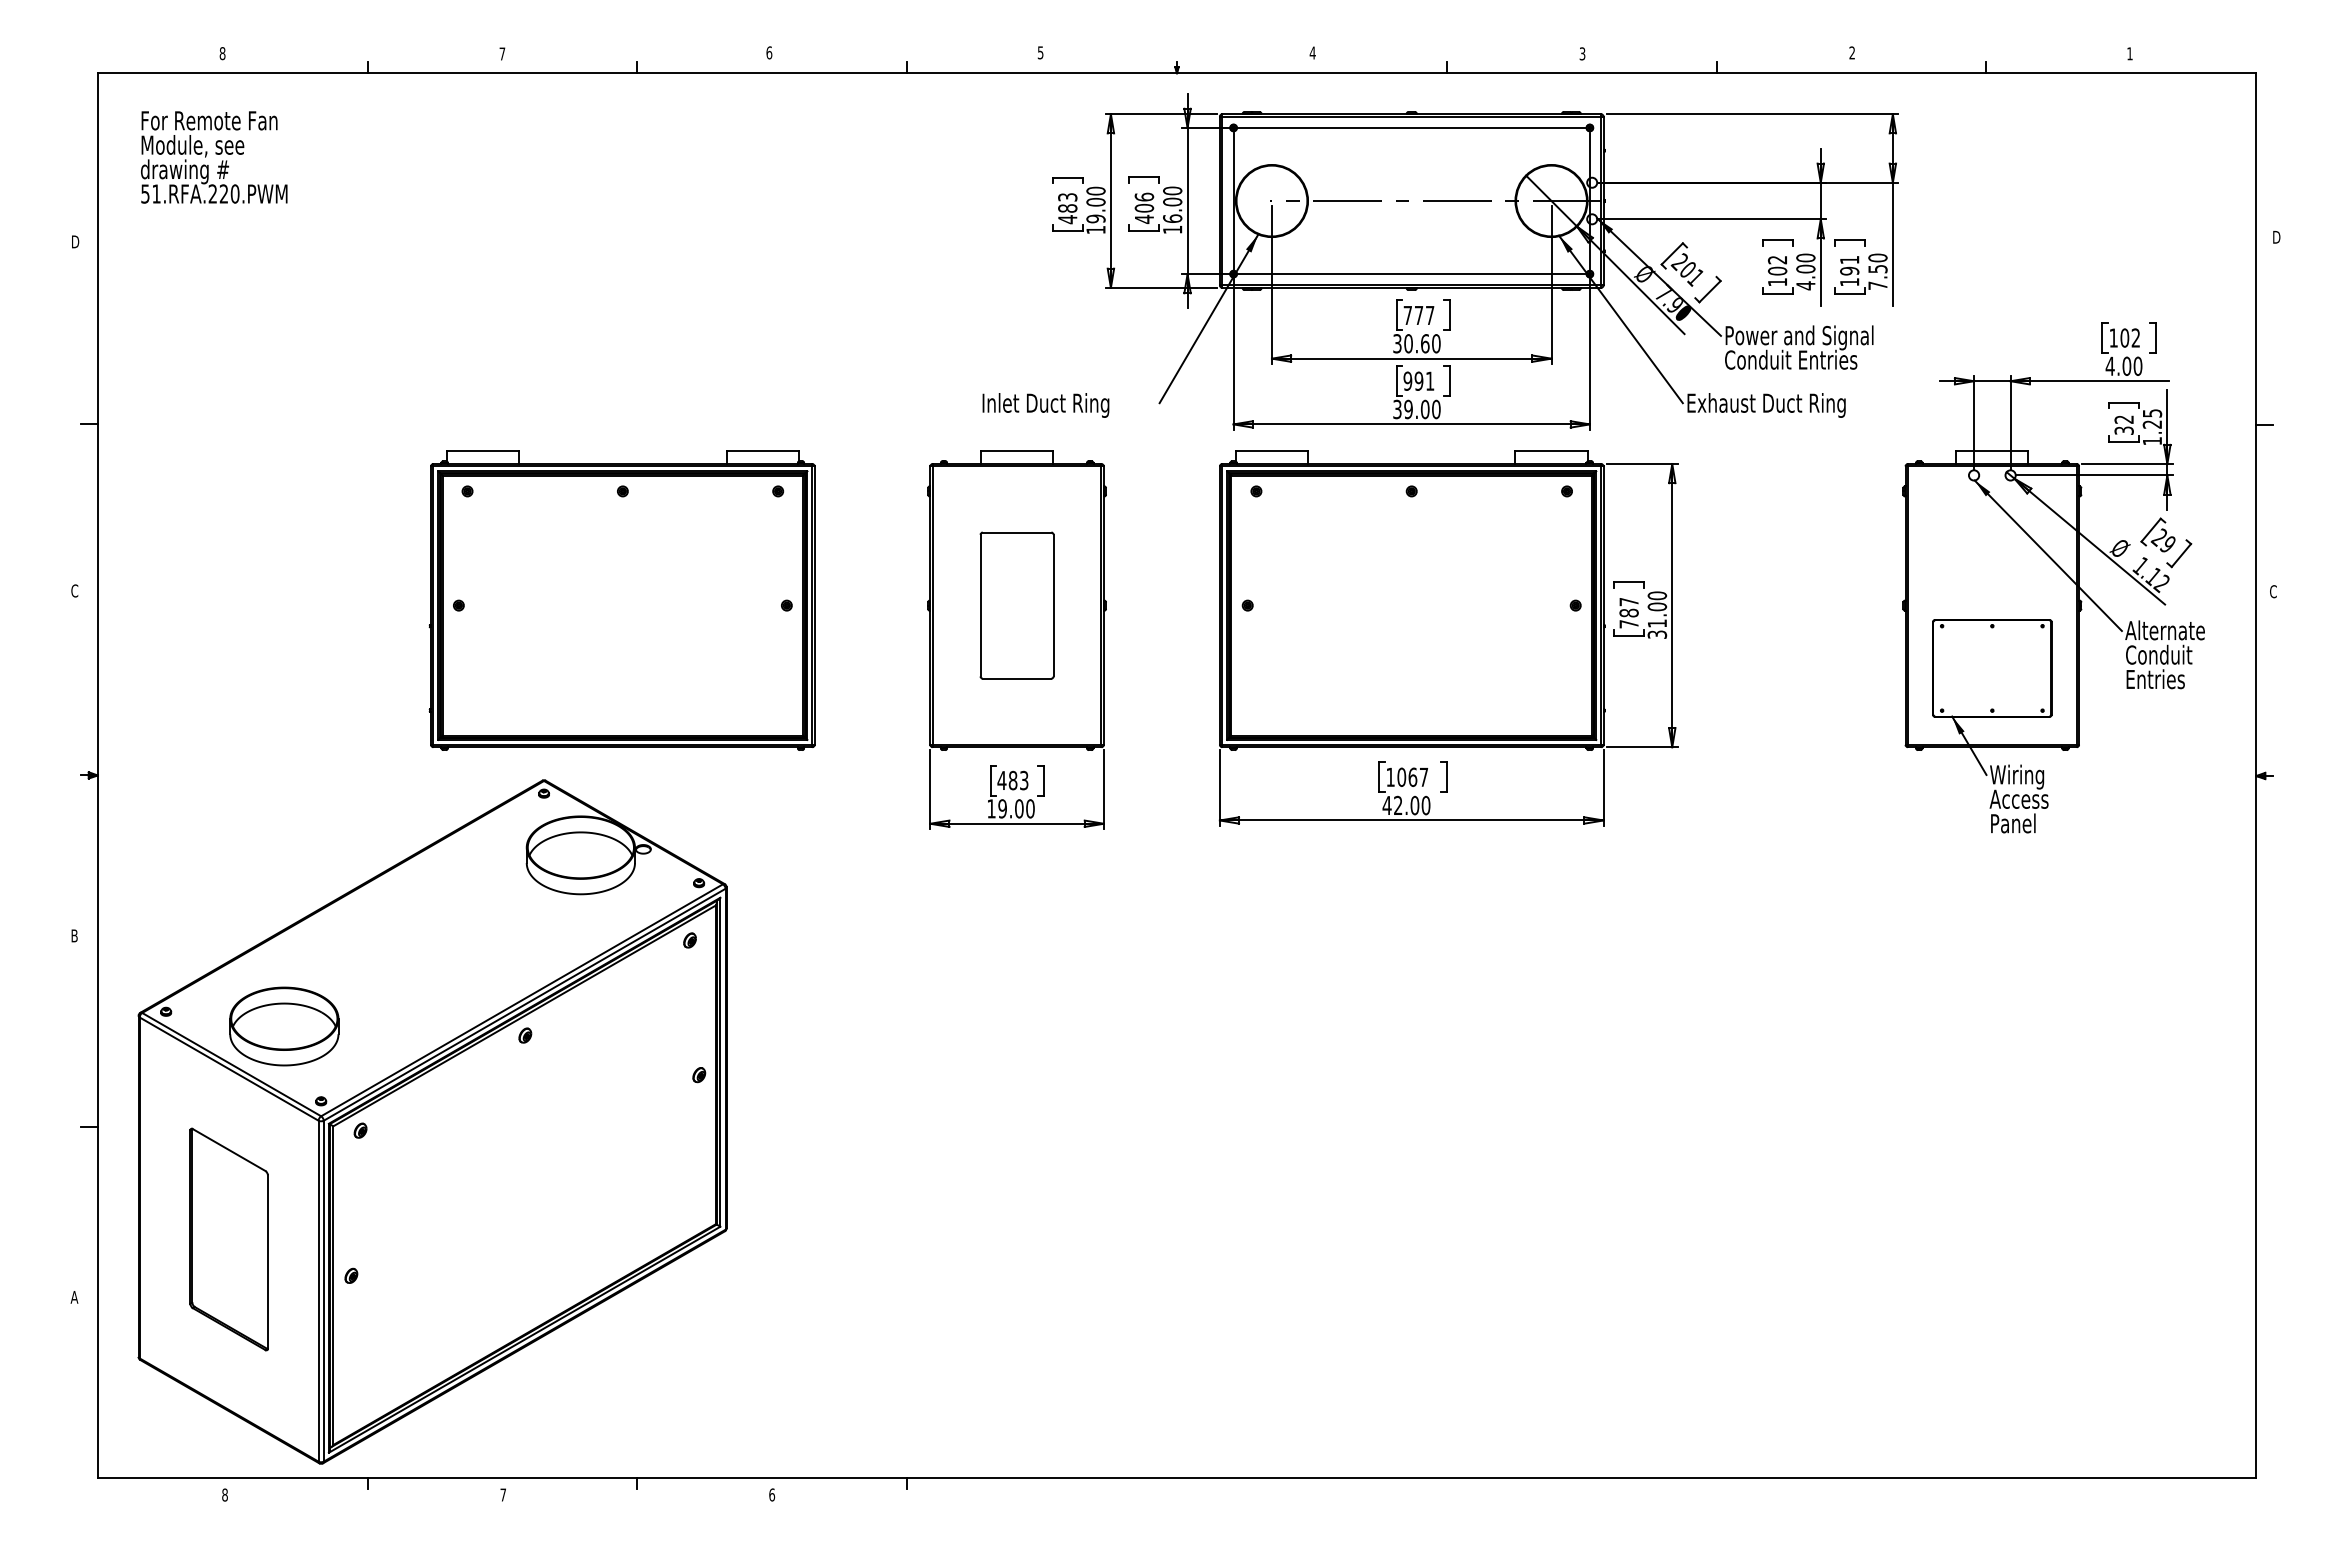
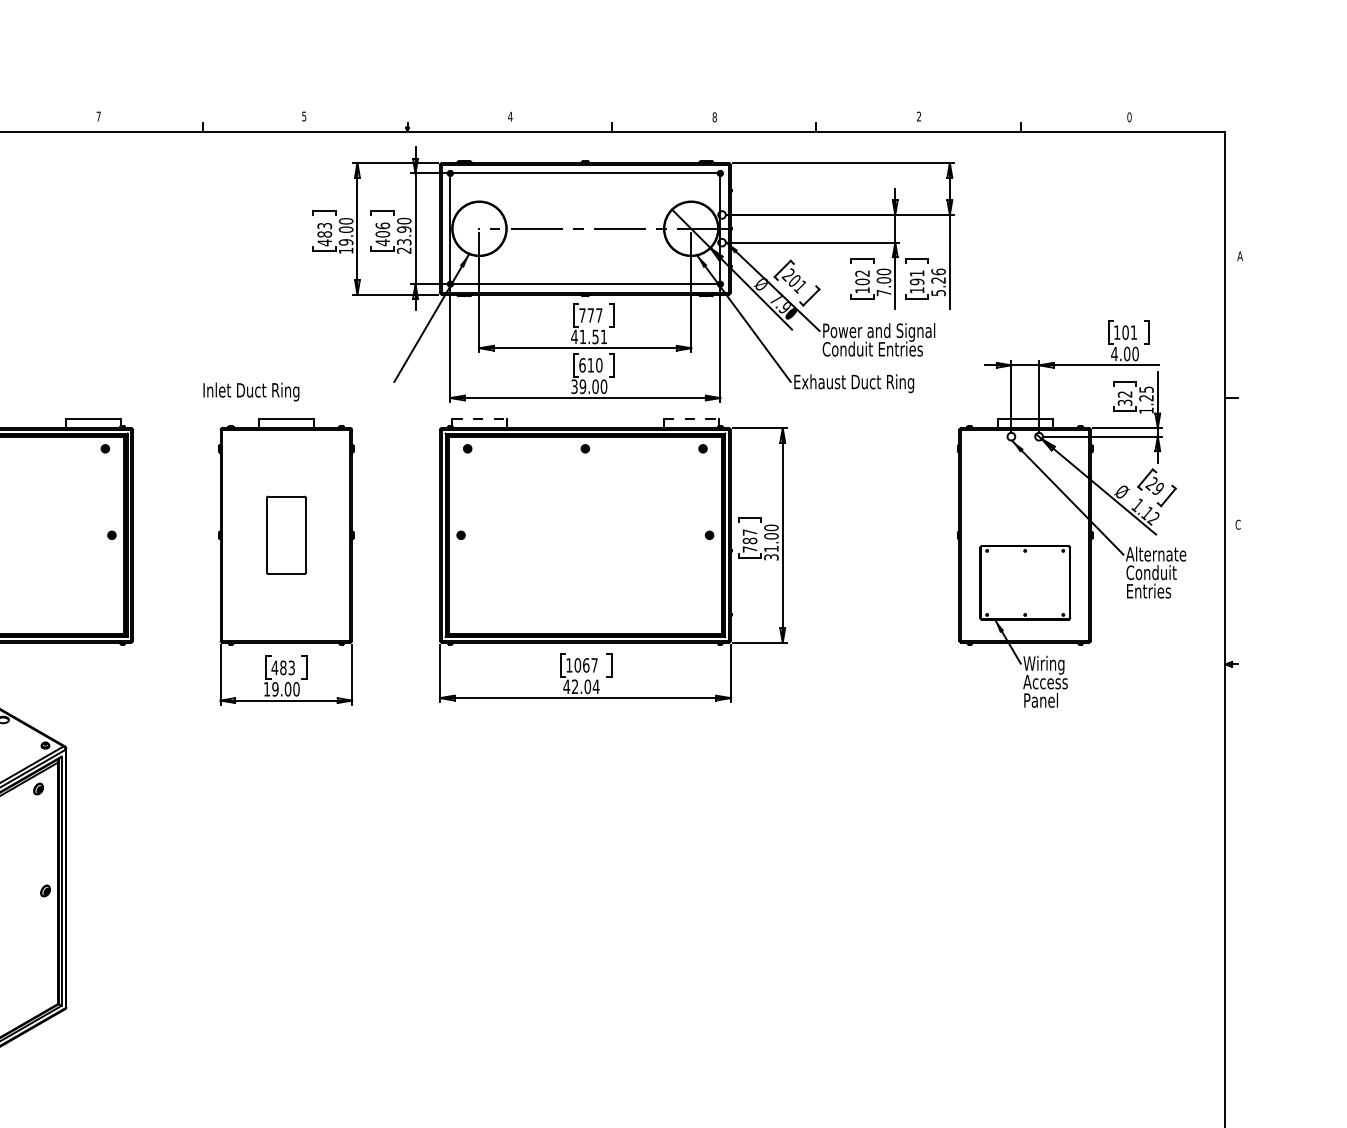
text: (769, 52) -> (98, 116), 6 -> 7
text: (1582, 53) -> (714, 117), 3 -> 8
text: (2129, 53) -> (1129, 117), 1 -> 0
text: (1172, 215) -> (404, 239), 16.00 -> 23.90
text: (2276, 236) -> (1240, 255), D -> A
text: (1877, 271) -> (938, 282), 7.50 -> 5.26
text: (1805, 285) -> (883, 292), 4.00 -> 7.00
text: (2135, 337) -> (1133, 332), 102 -> 101
text: (1416, 343) -> (588, 336), 30.60 -> 41.51
text: (1418, 380) -> (590, 364), 991 -> 610
text: (1045, 405) -> (251, 392), moved
line: (1272, 451) -> (479, 418), solid -> dashed
line: (1552, 451) -> (692, 418), solid -> dashed
part: (1016, 605) -> (285, 535), size x0.7
text: (1425, 805) -> (595, 686), 42.00 -> 42.04

